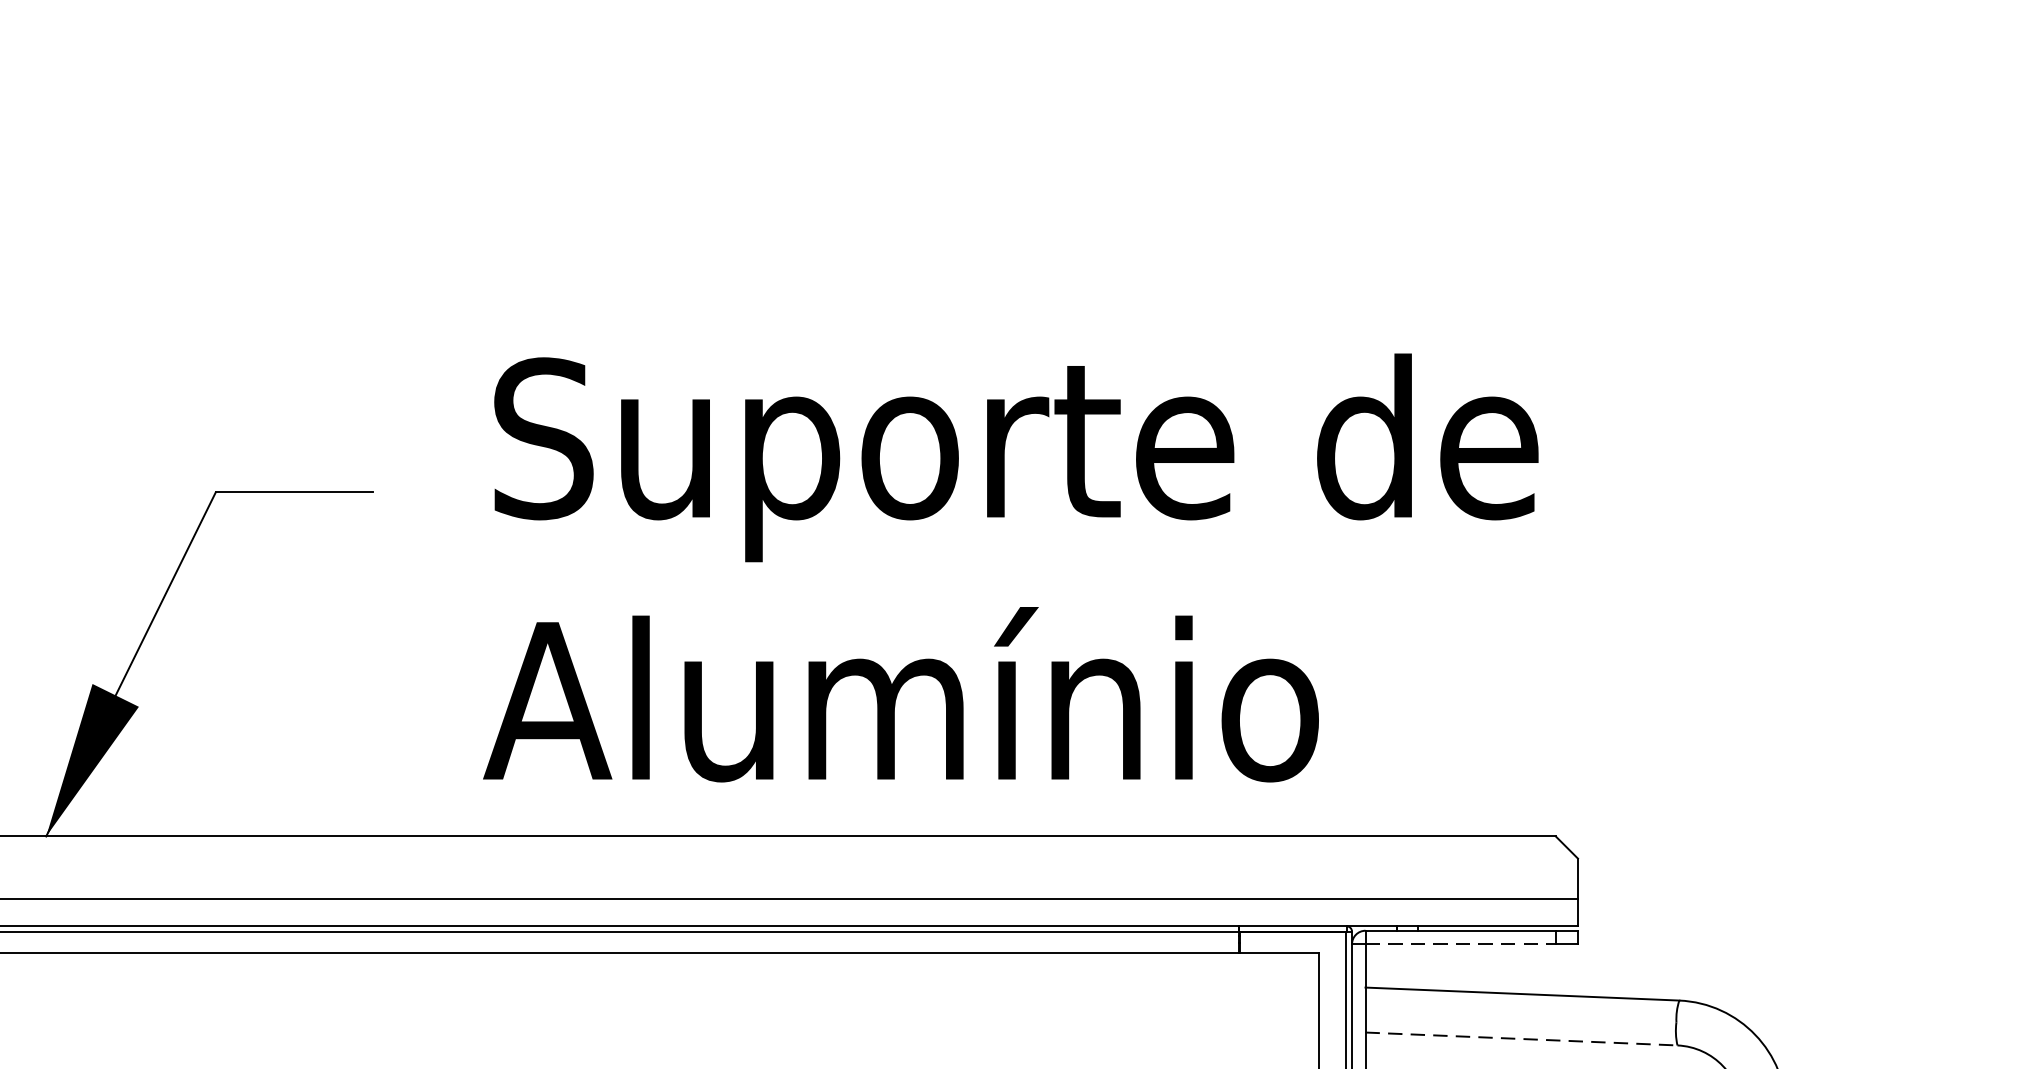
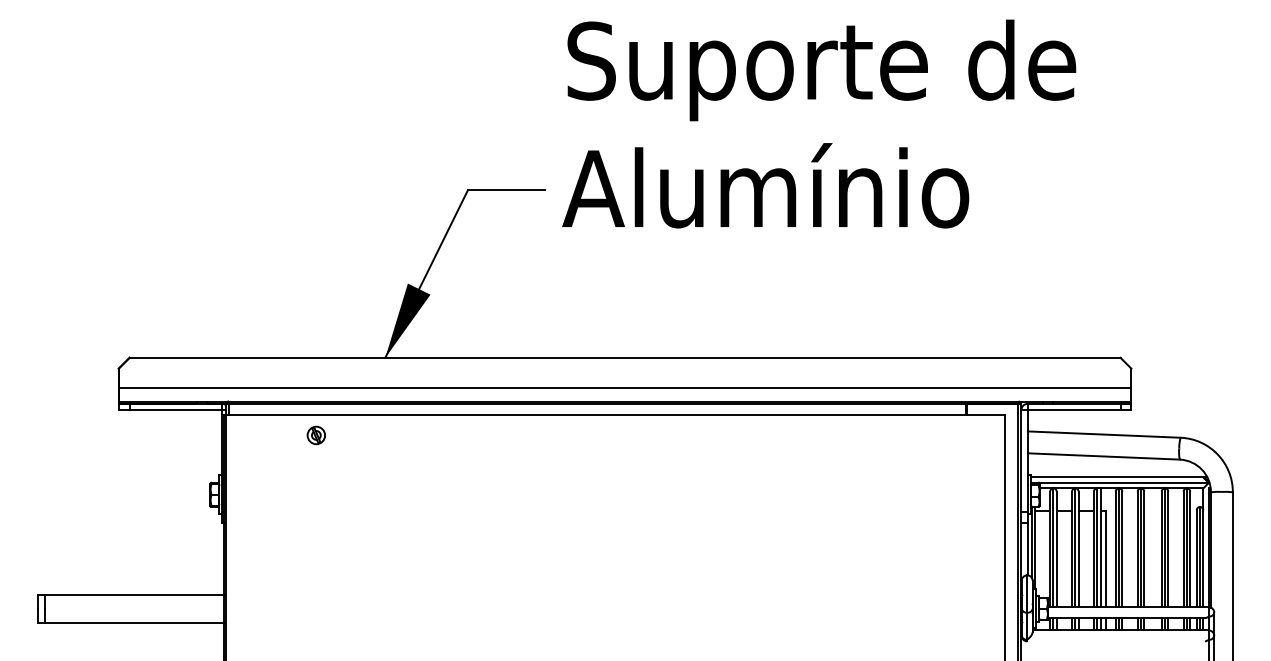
text: (1011, 566) -> (819, 123), moved
line: (1461, 944) -> (1074, 410), dashed -> solid
line: (1522, 1039) -> (1104, 456), dashed -> solid

